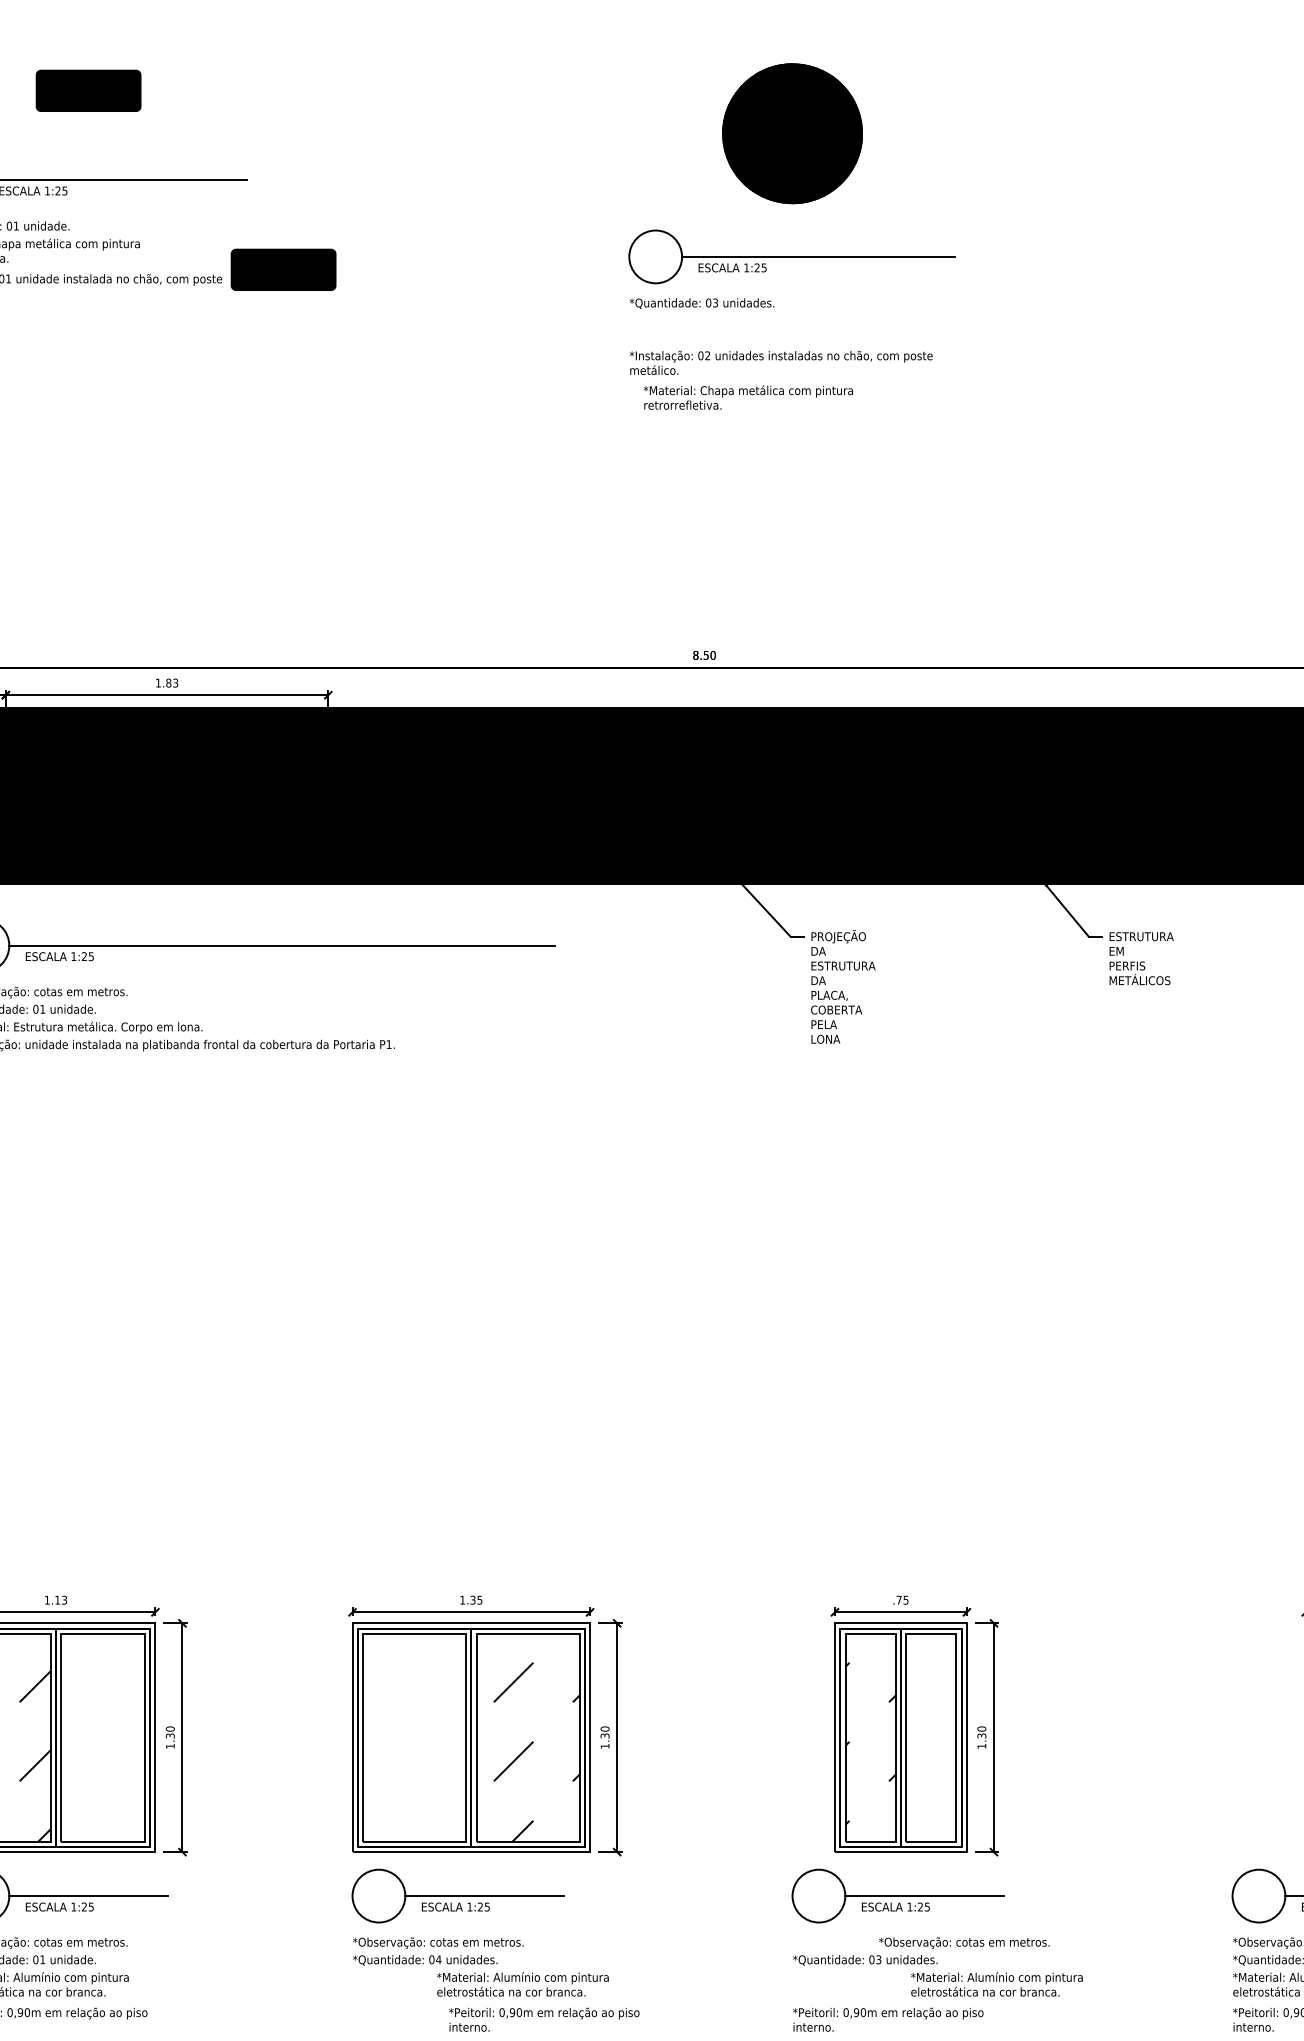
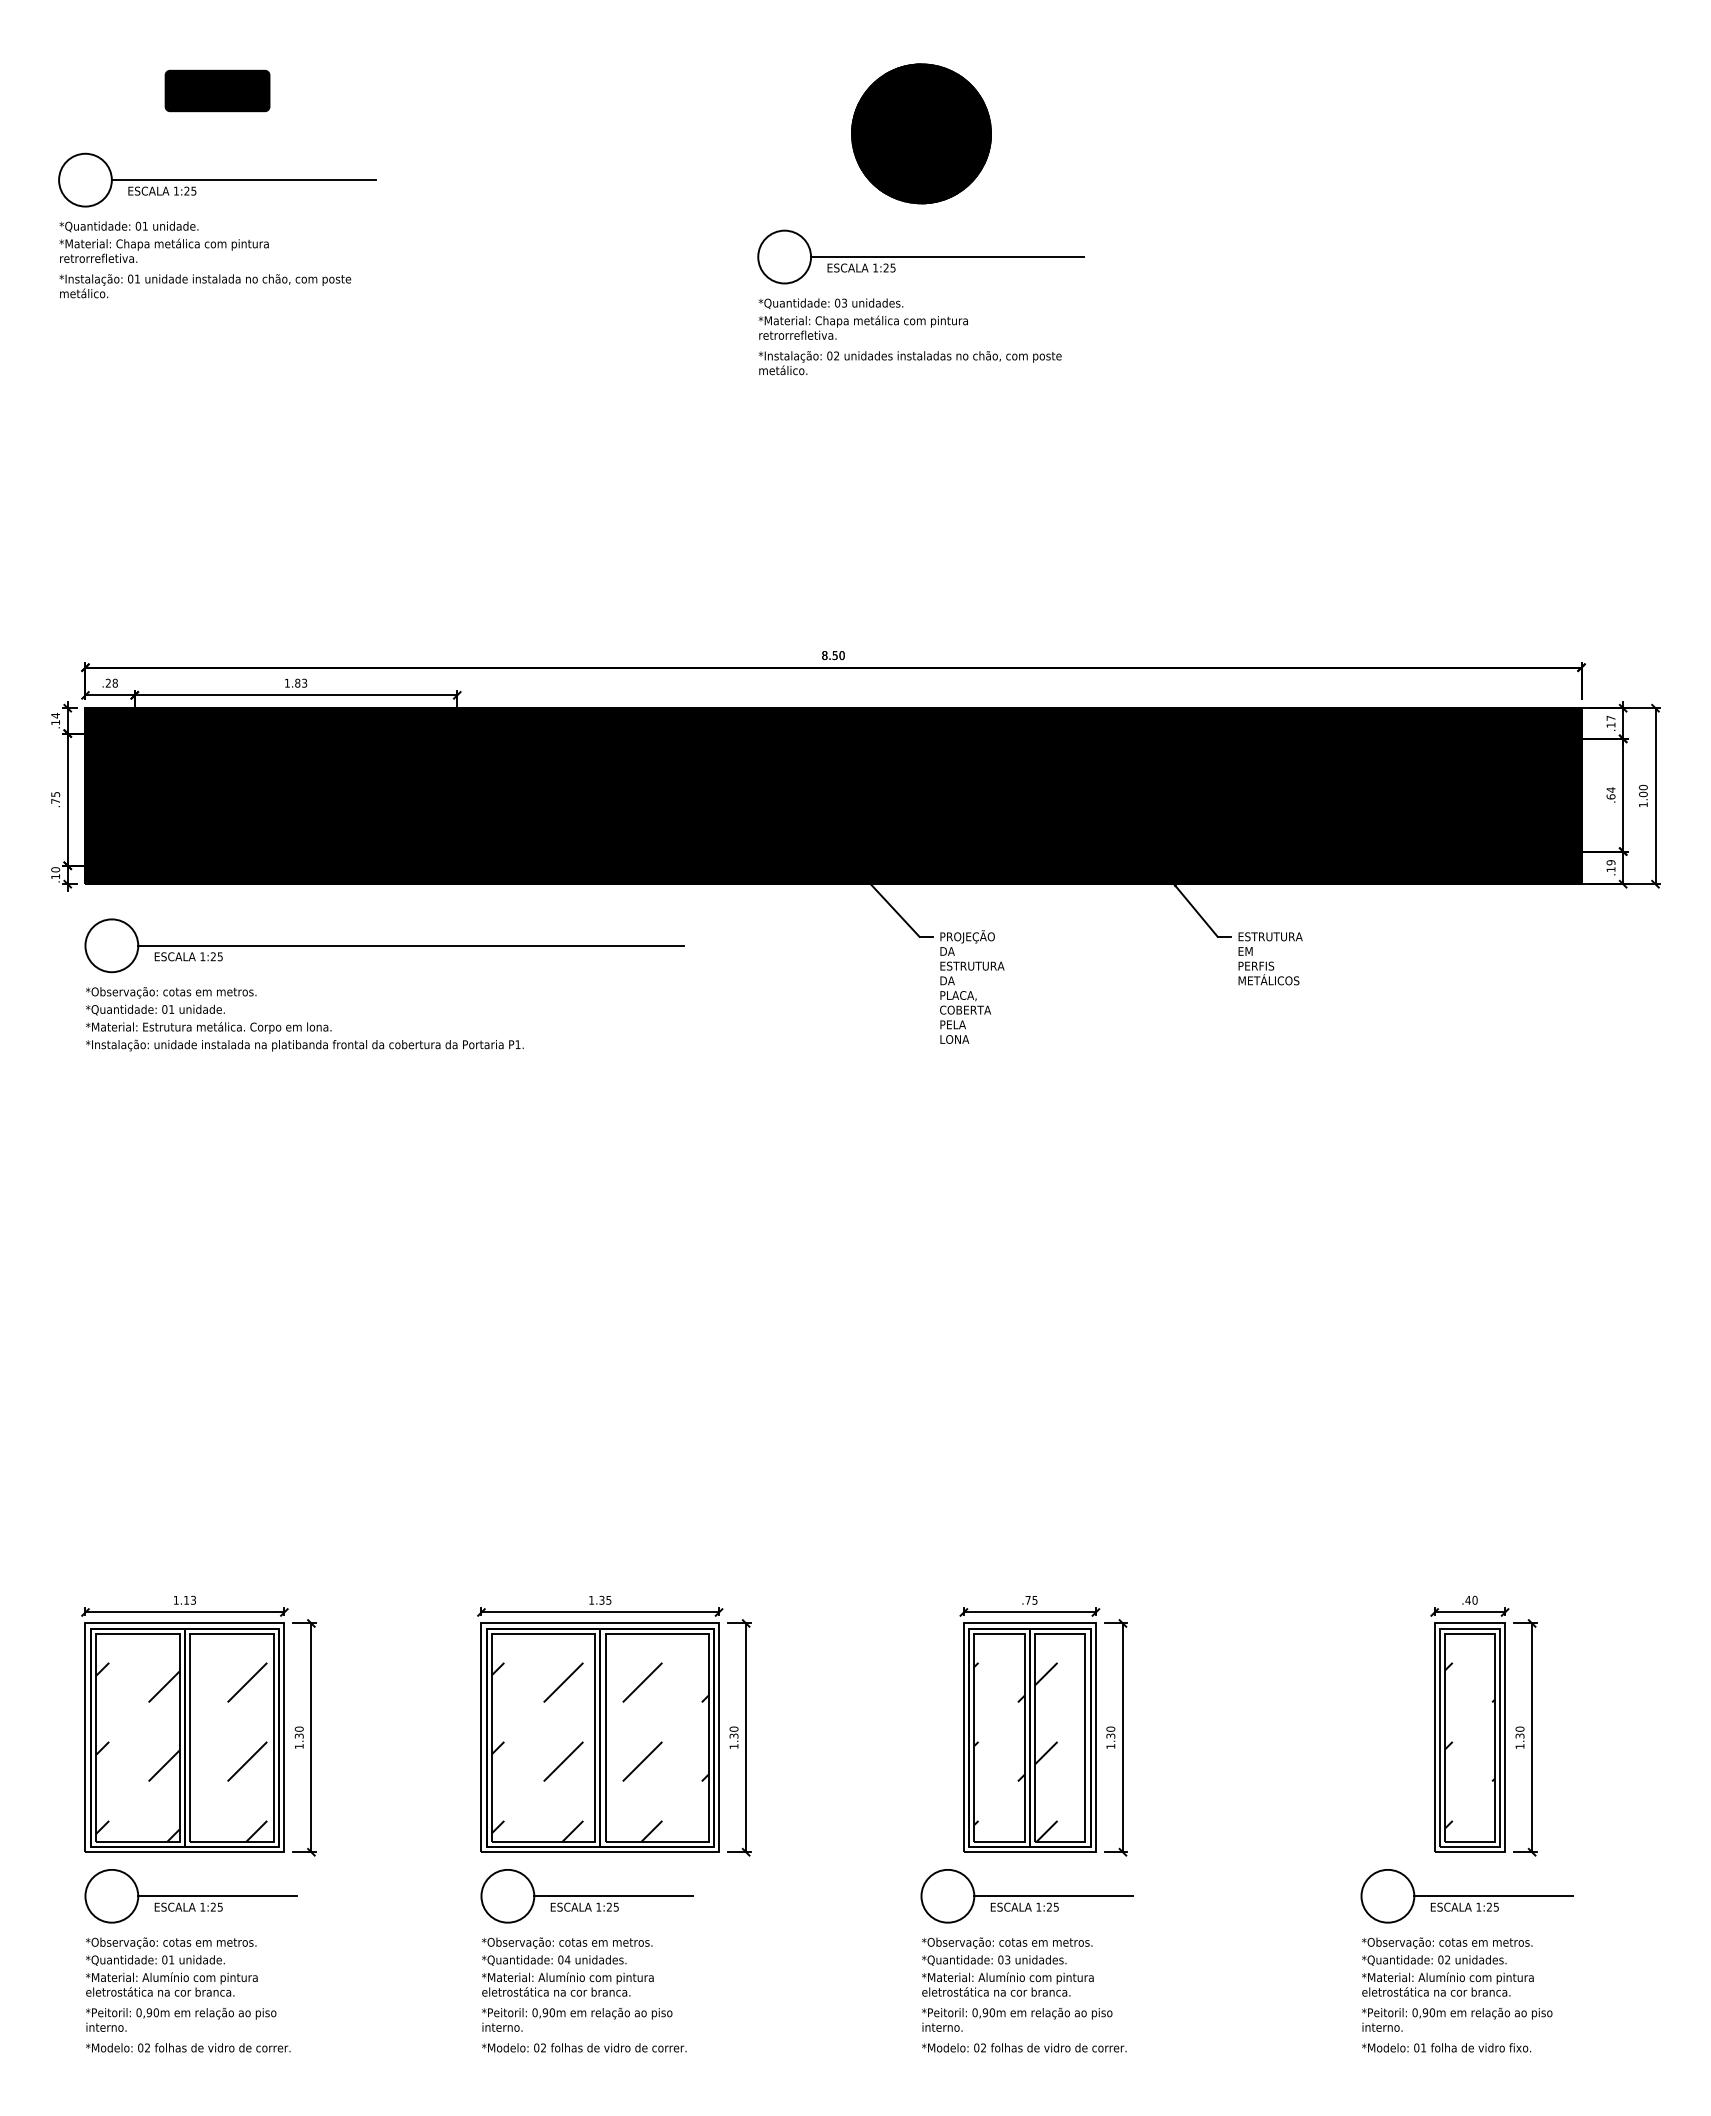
part: (283, 269) -> (412, 269), removed
text: (747, 397) -> (862, 327), moved
hatch: (118, 1751) -> (247, 1751), added
hatch: (408, 1751) -> (537, 1751), added
hatch: (917, 1751) -> (1046, 1751), added
text: (964, 1942) -> (1007, 1942), moved
text: (522, 1984) -> (567, 1984), moved
text: (996, 1984) -> (1007, 1984), moved
text: (544, 2019) -> (577, 2019), moved

